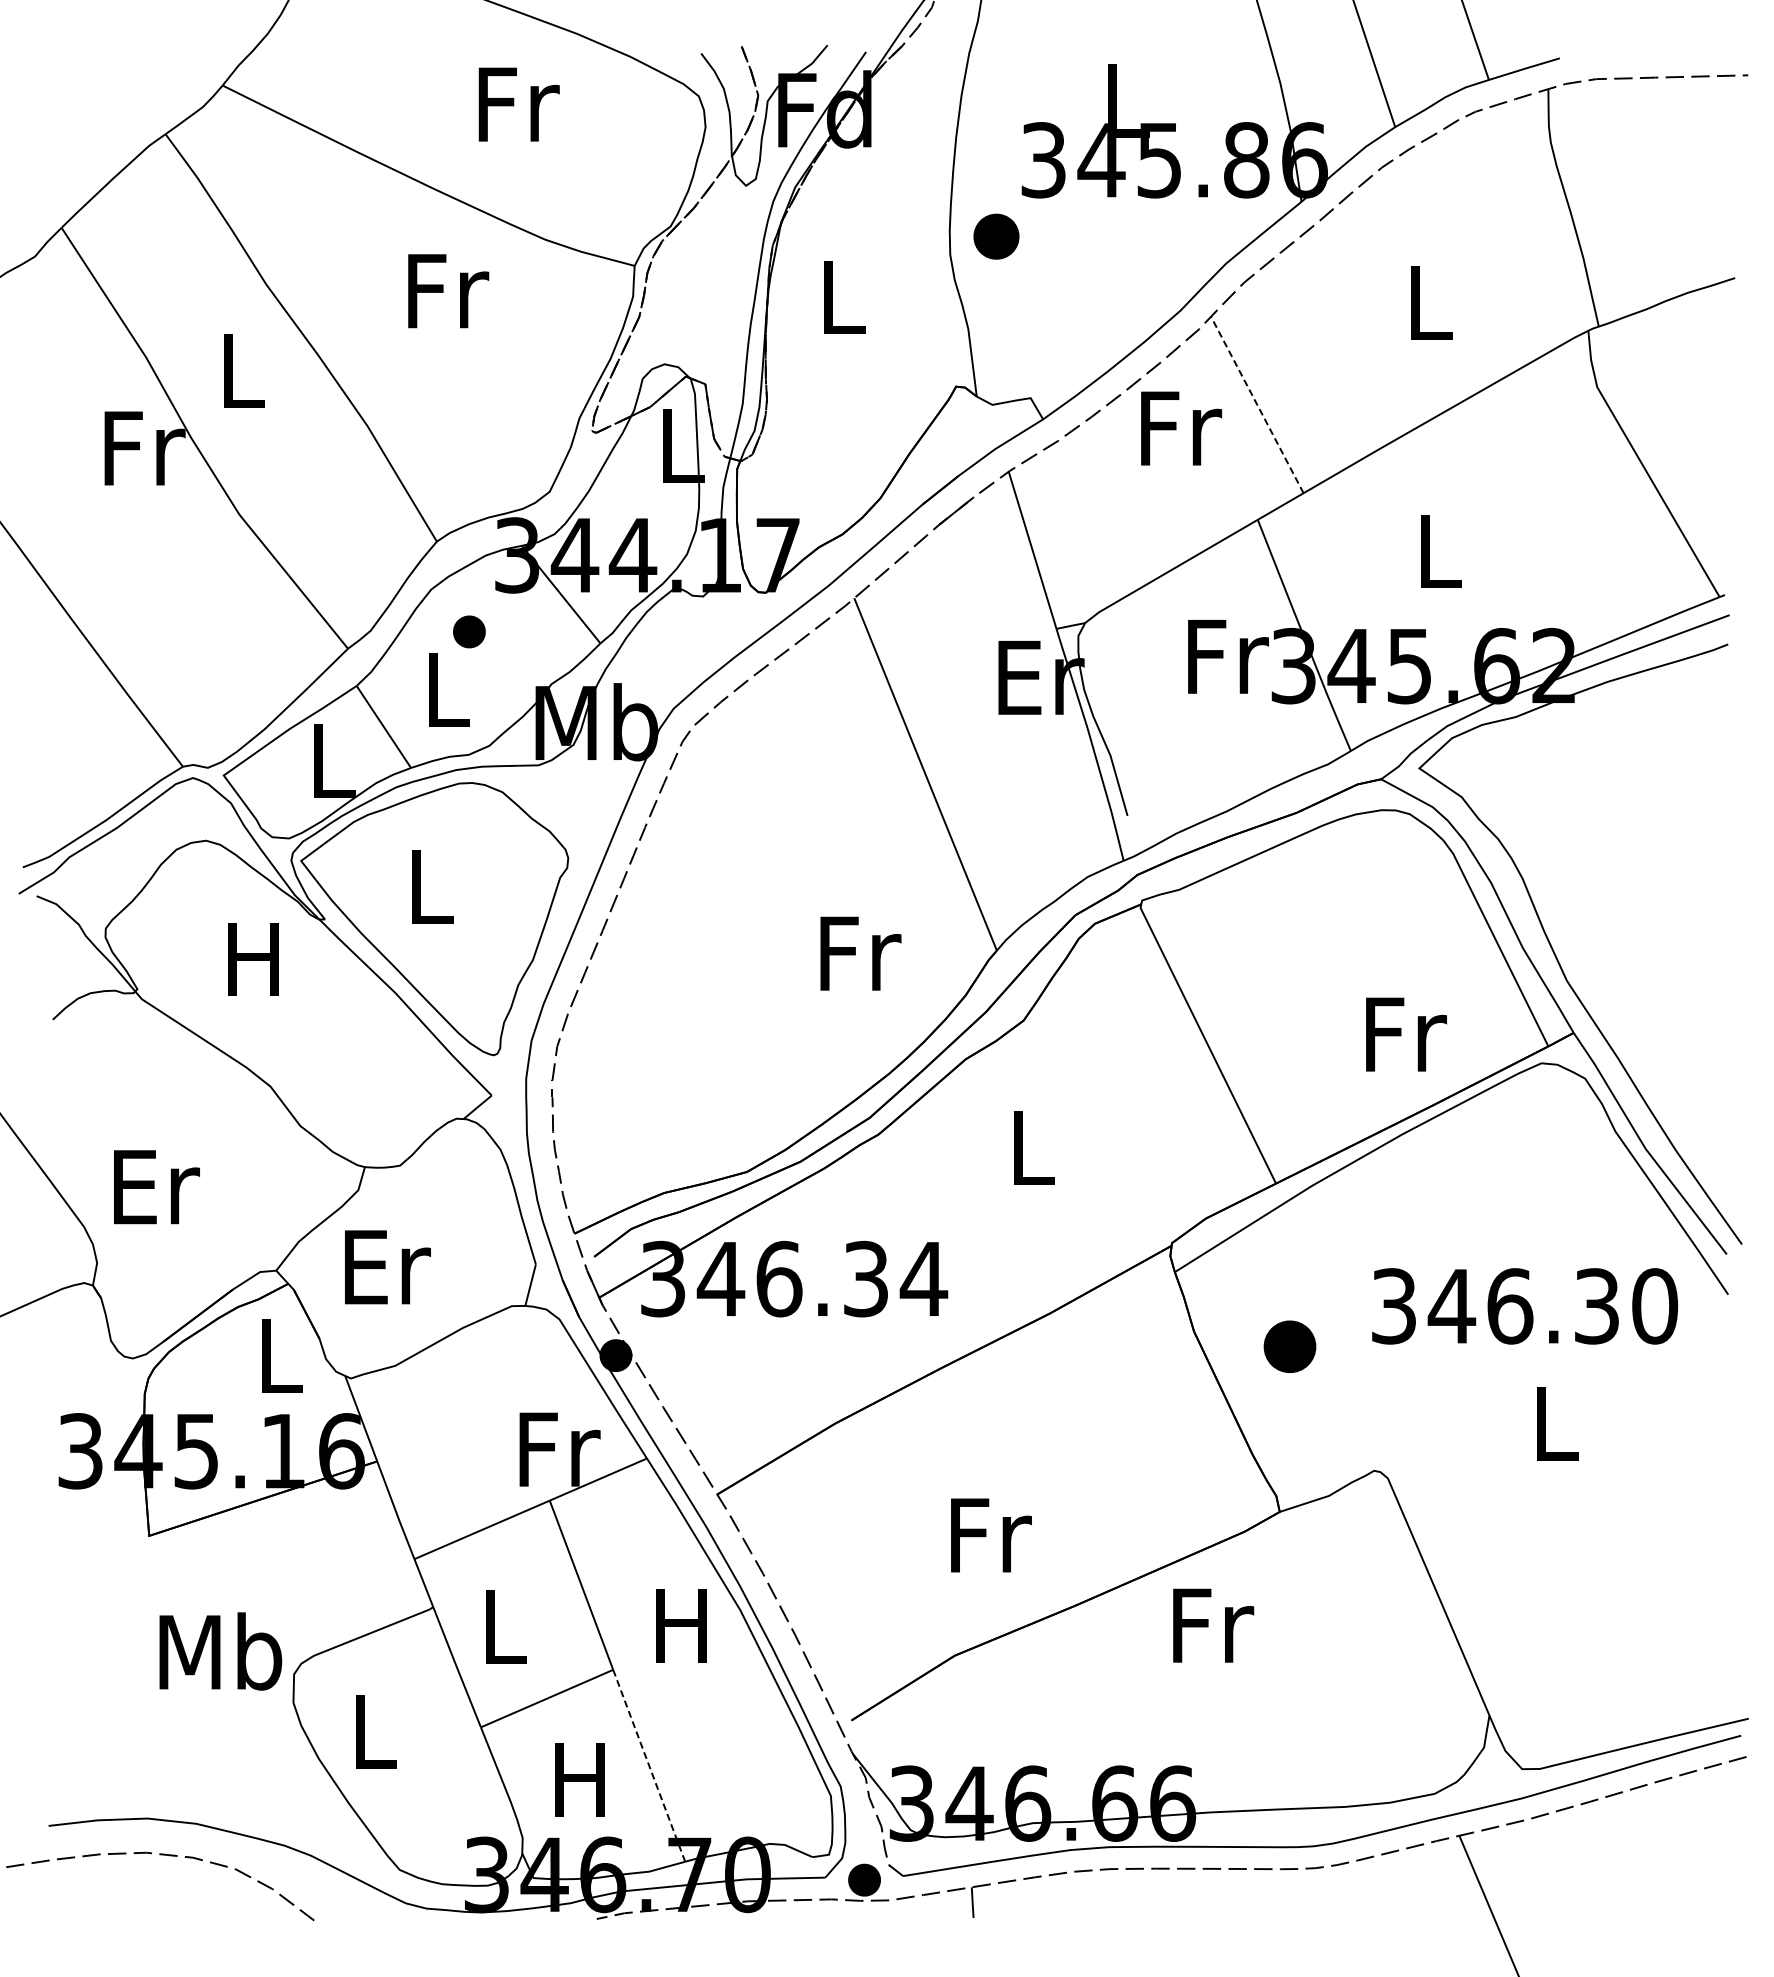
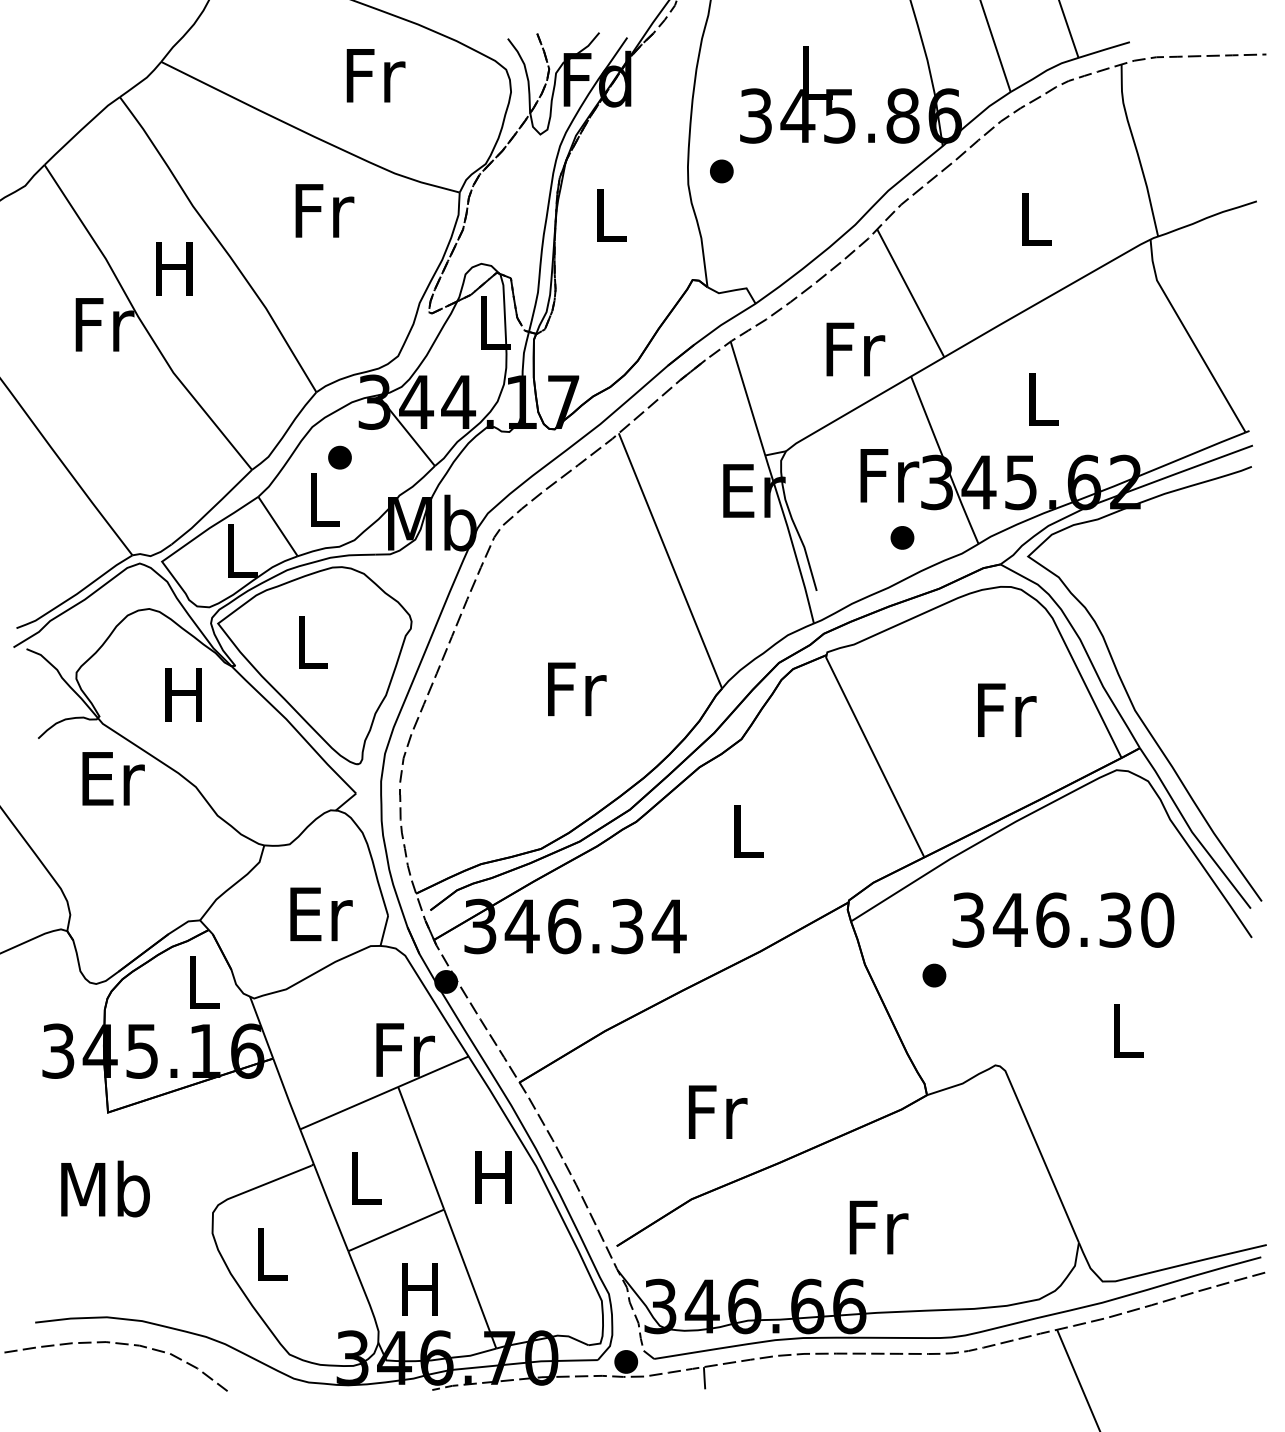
part: (996, 236) -> (721, 171), size x0.71
text: (240, 370) -> (174, 268), L -> H
line: (1257, 405) -> (910, 293), dashed -> solid
text: (1181, 428) -> (855, 349), moved
part: (1245, 742) -> (902, 537), added
text: (860, 953) -> (576, 689), moved
text: (1406, 1034) -> (1007, 710), moved
text: (156, 1187) -> (113, 779), moved
text: (387, 1267) -> (321, 914), moved
text: (1525, 1306) -> (1063, 920), moved
part: (1289, 1346) -> (934, 975), size x0.62
text: (1213, 1625) -> (879, 1227), moved
text: (220, 1651) -> (105, 1189), moved
line: (649, 1765) -> (470, 1278), dashed -> solid

